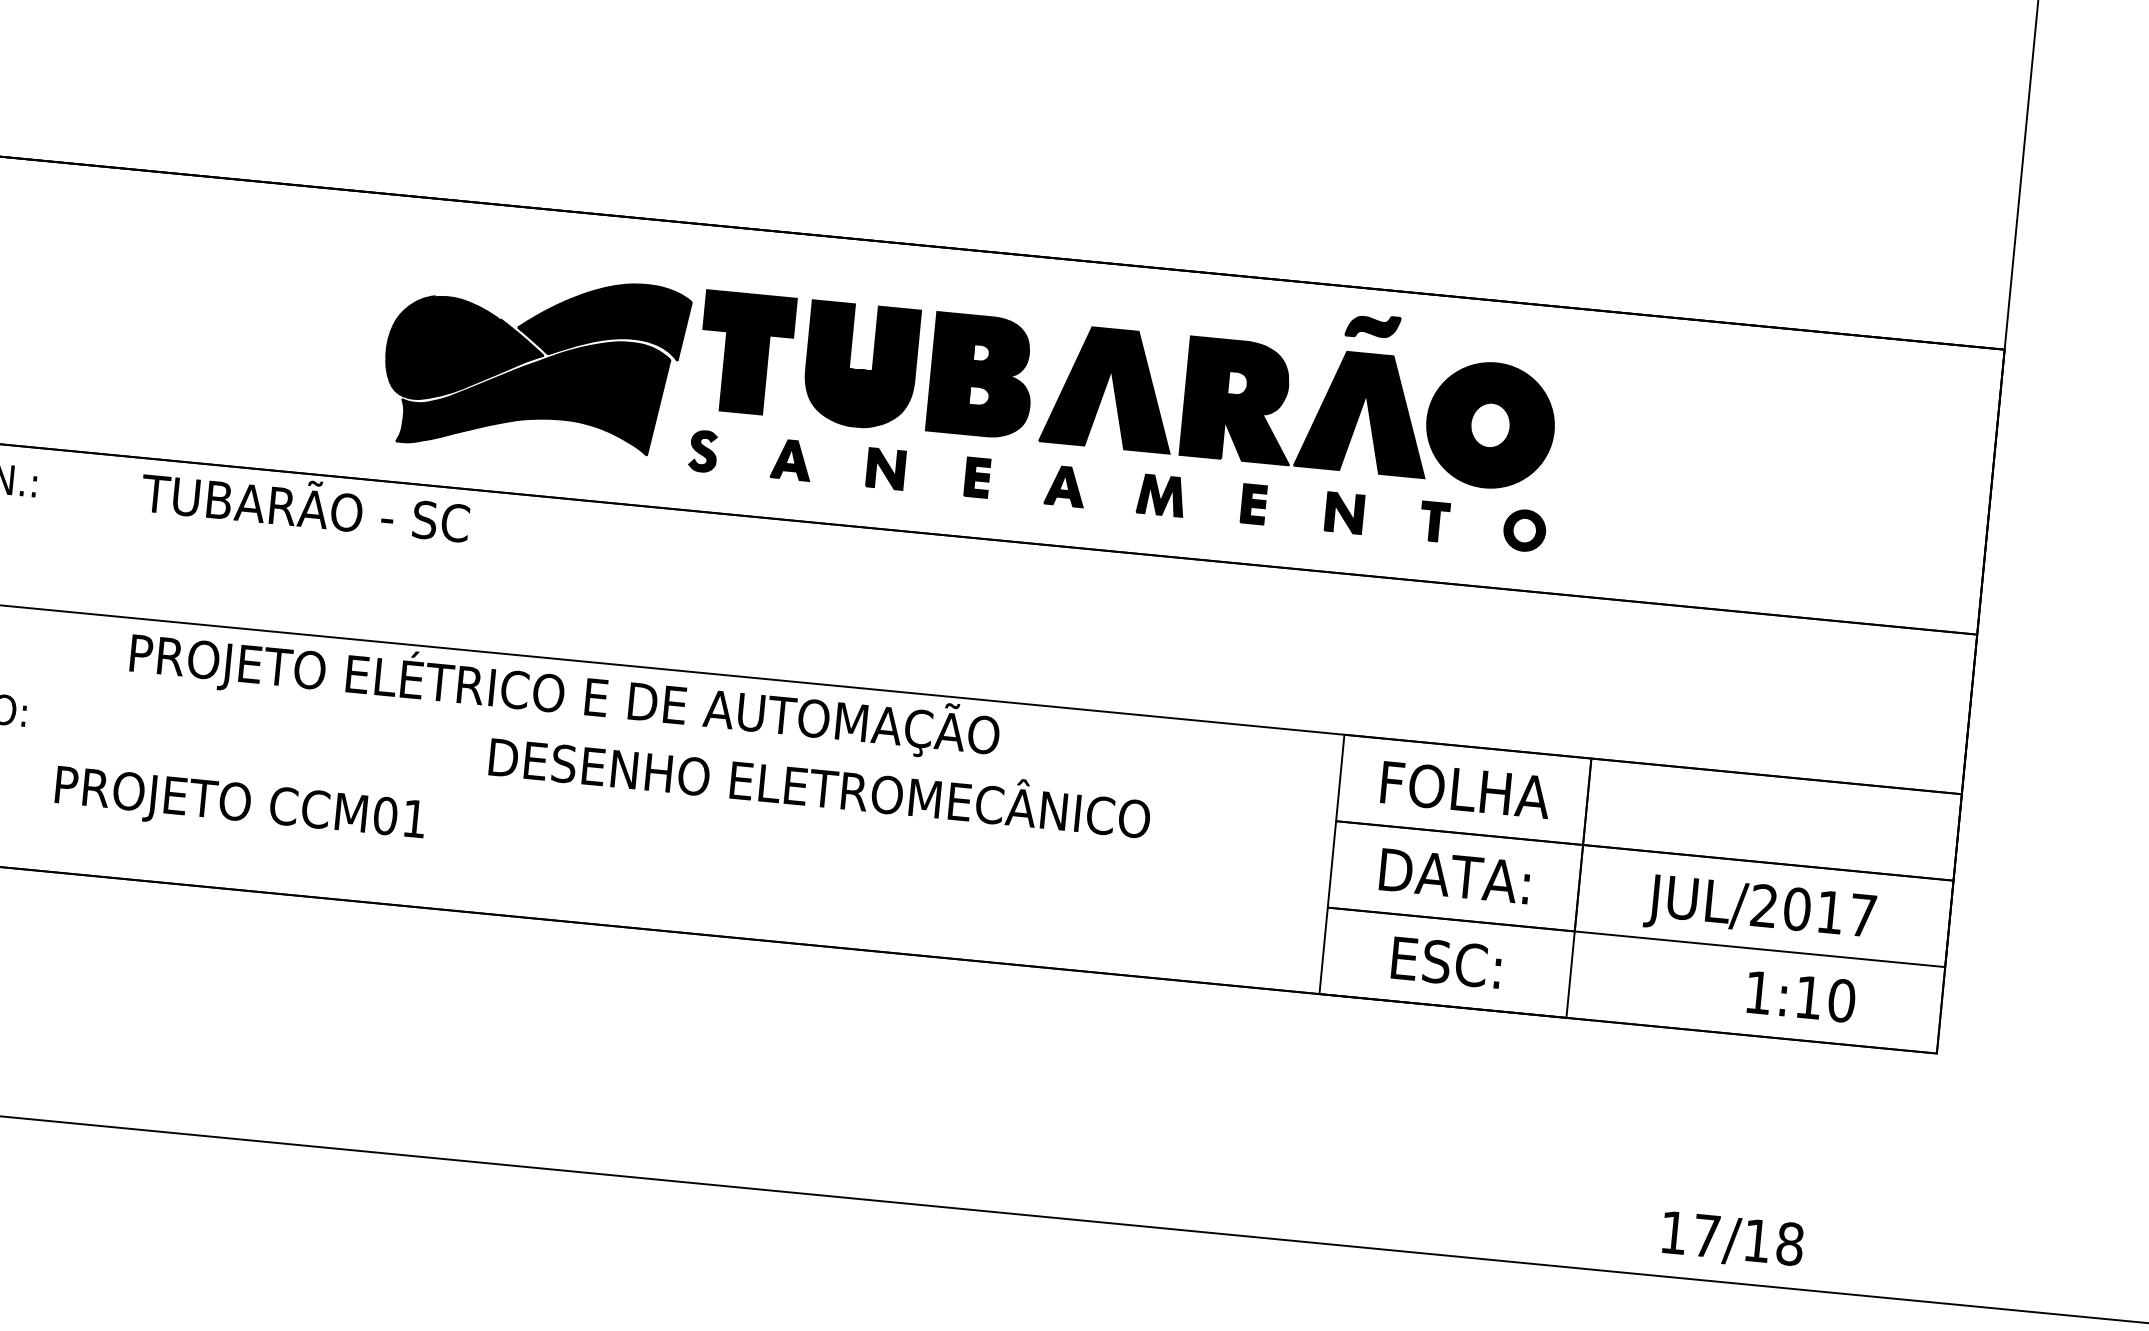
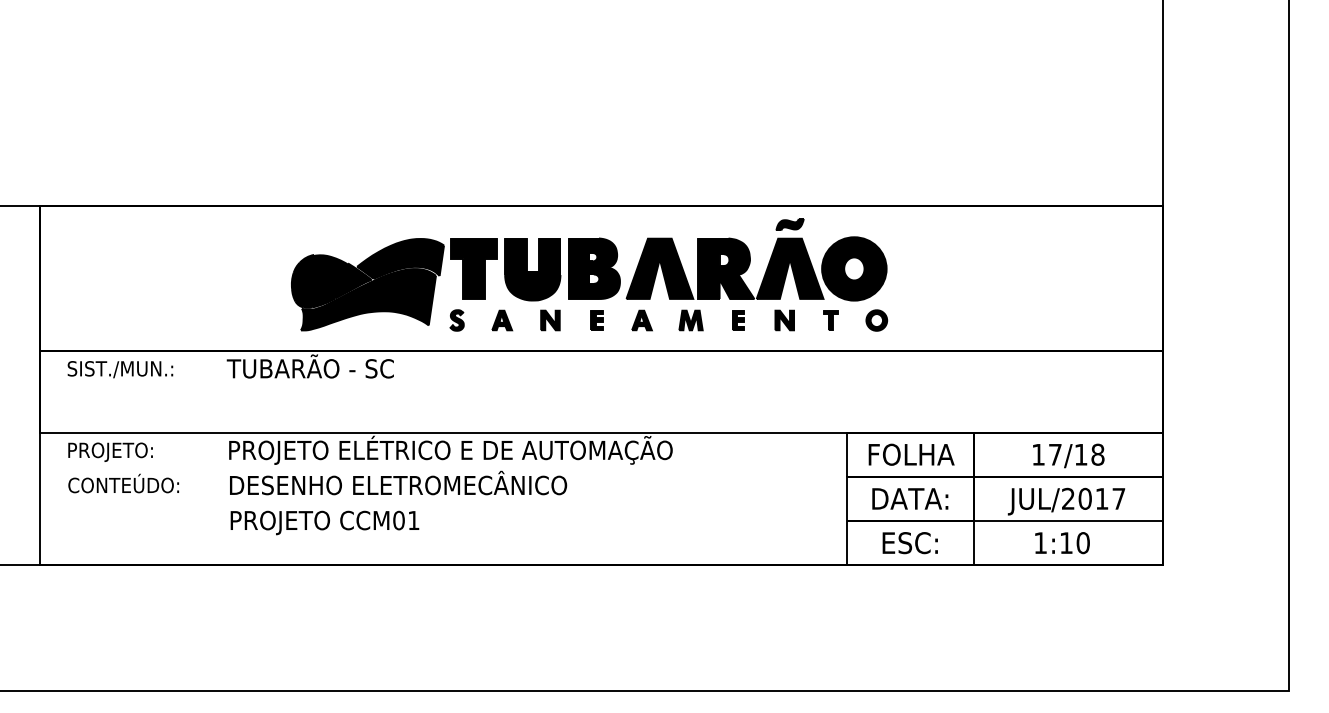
part: (971, 386) -> (589, 274), moved
text: (820, 782) -> (398, 482), moved
text: (239, 805) -> (324, 522), moved
text: (1801, 997) -> (1062, 543), moved
text: (1732, 1239) -> (1068, 455), moved

